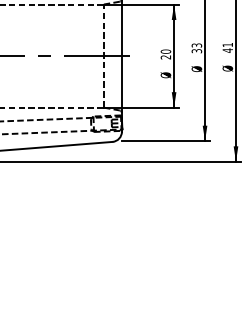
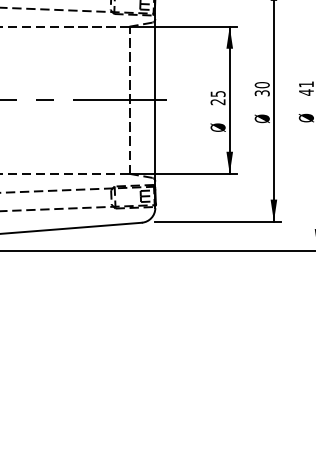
text: (196, 45) -> (261, 85), 33 -> 30
text: (165, 51) -> (217, 93), 20 -> 25

